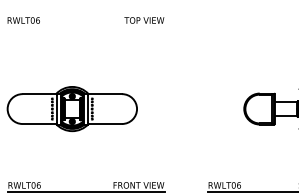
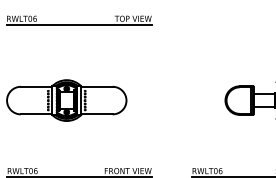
line: (86, 26) -> (79, 24), added

